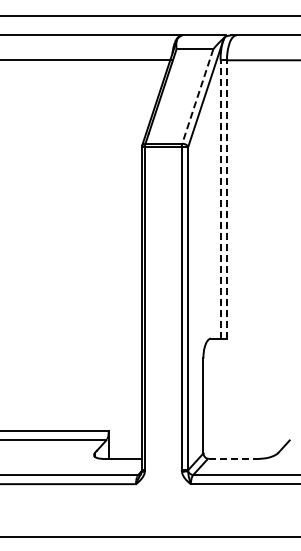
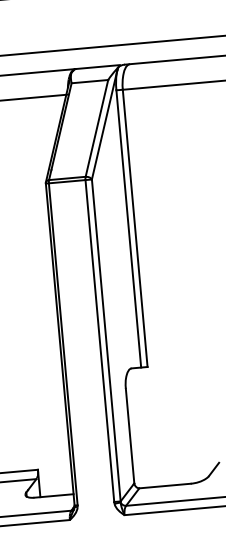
line: (197, 96) -> (96, 128), dashed -> solid
line: (220, 198) -> (128, 227), dashed -> solid
line: (226, 198) -> (134, 227), dashed -> solid
line: (233, 458) -> (164, 485), dashed -> solid

